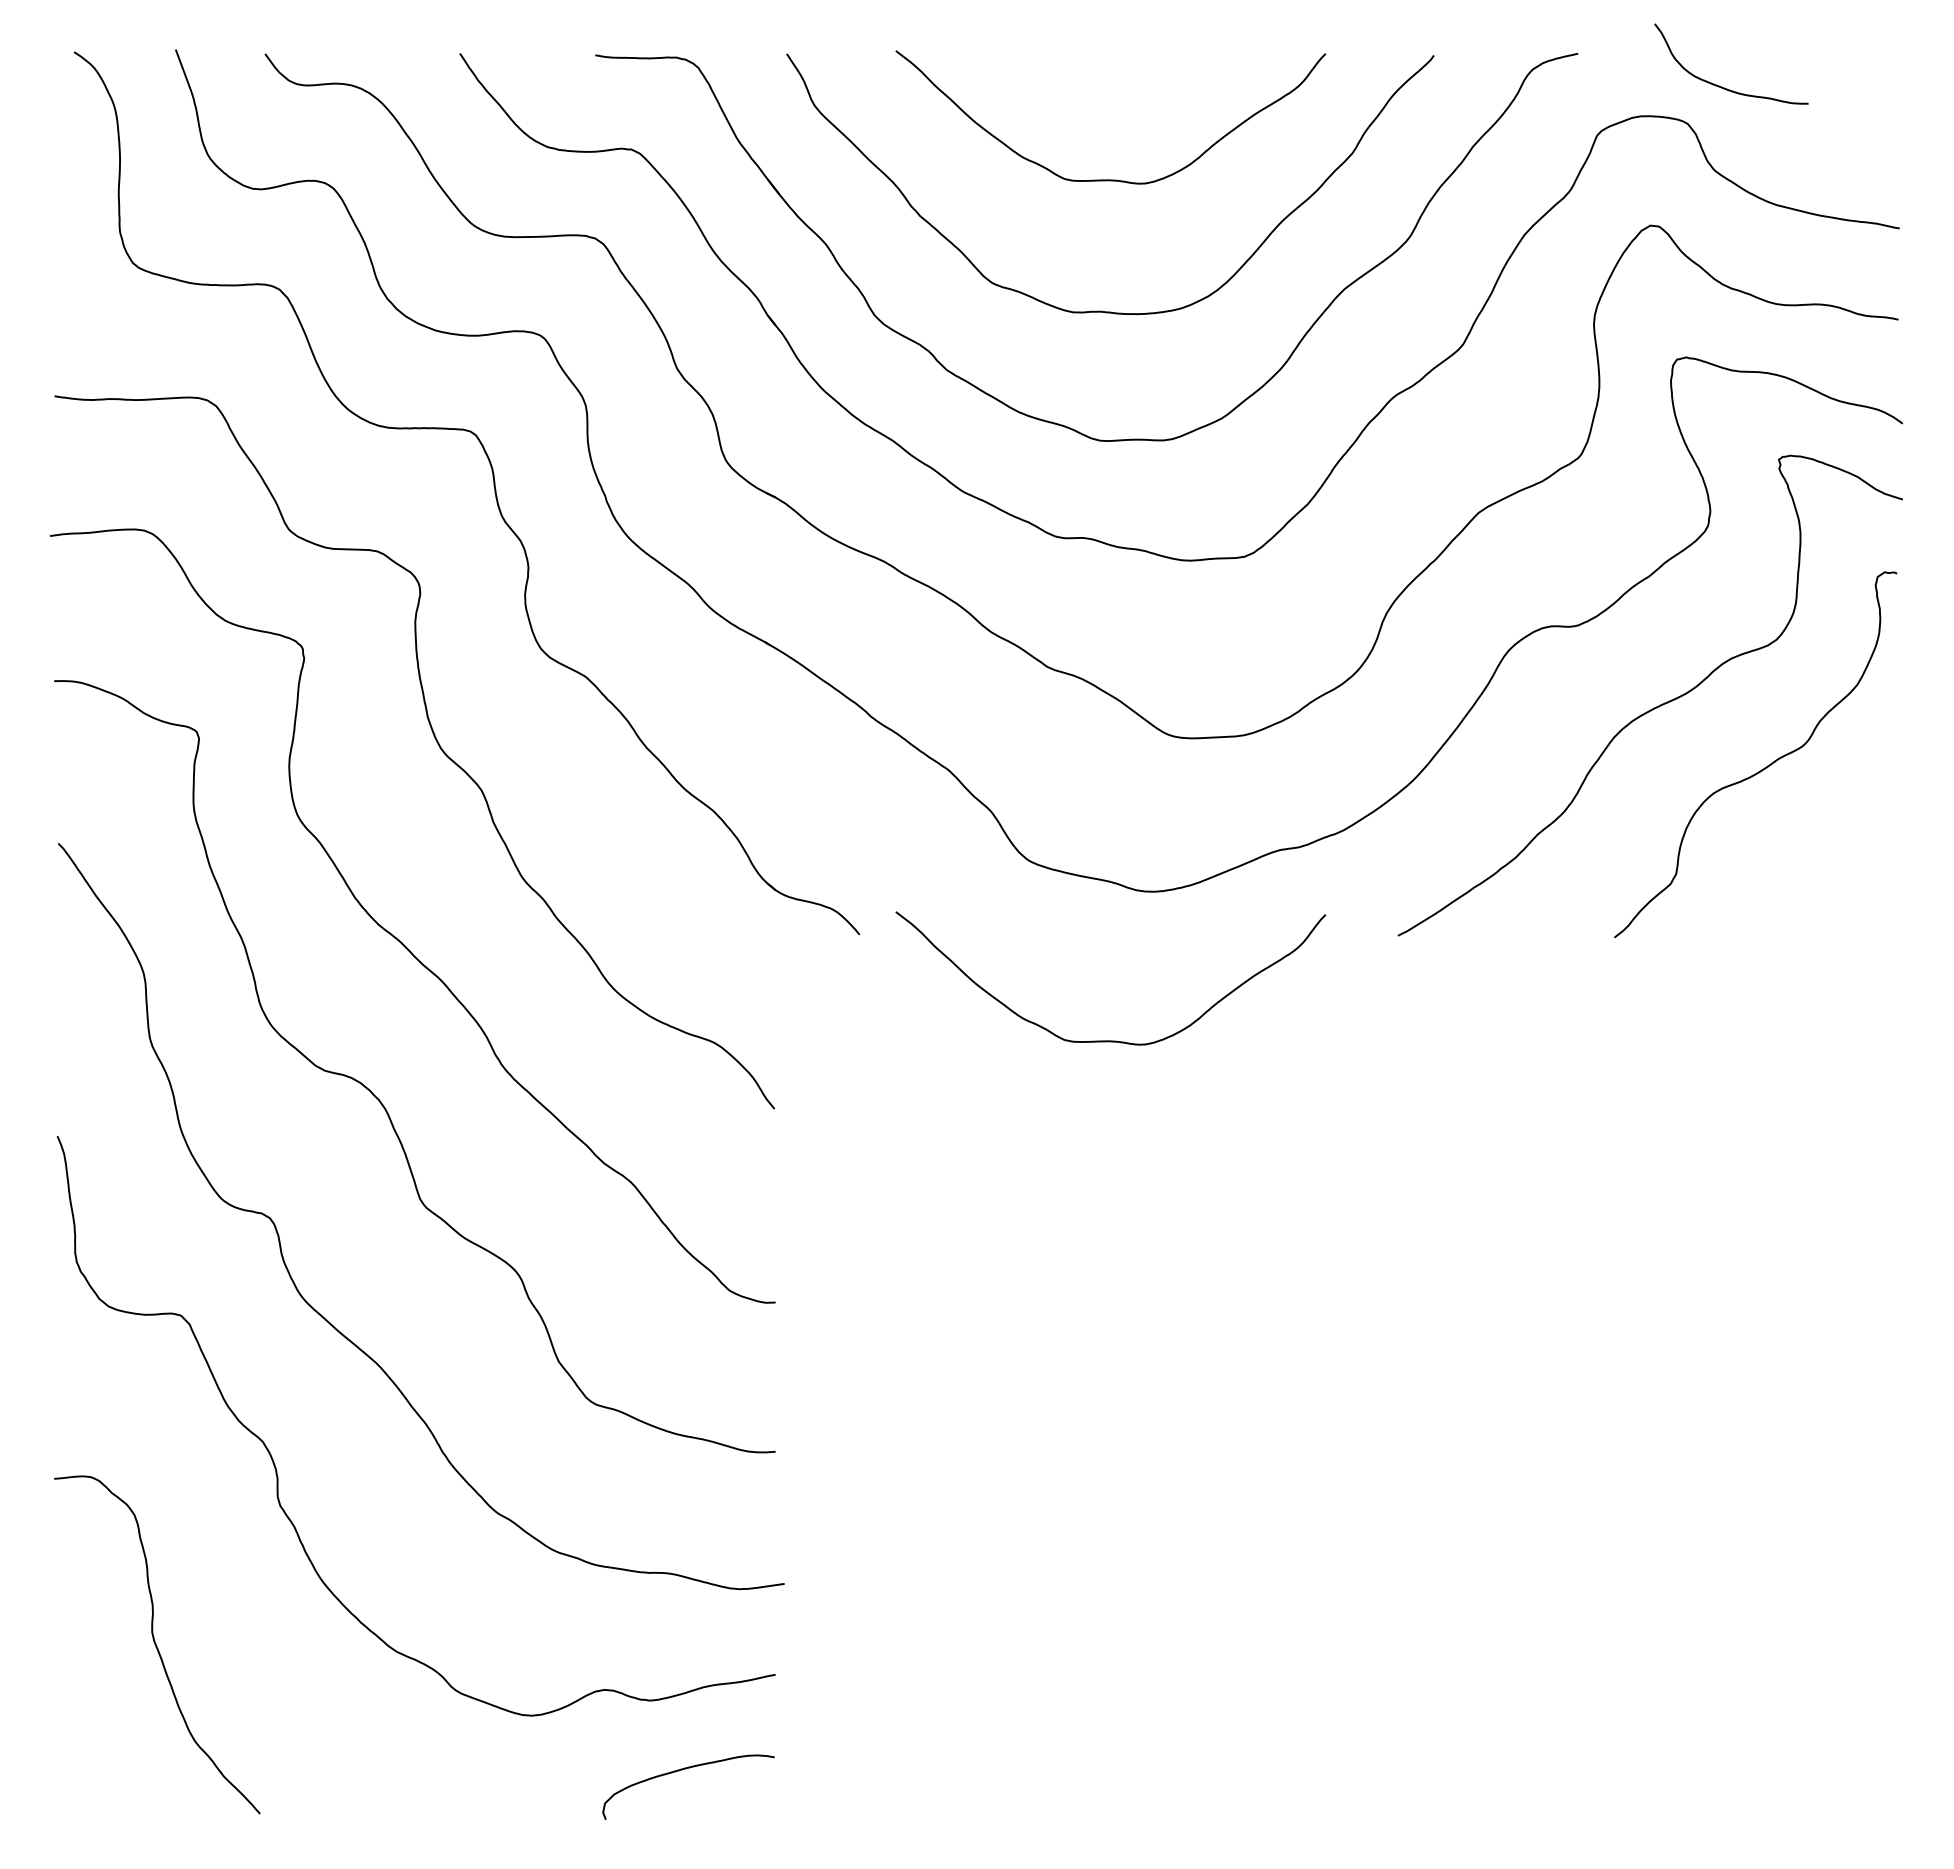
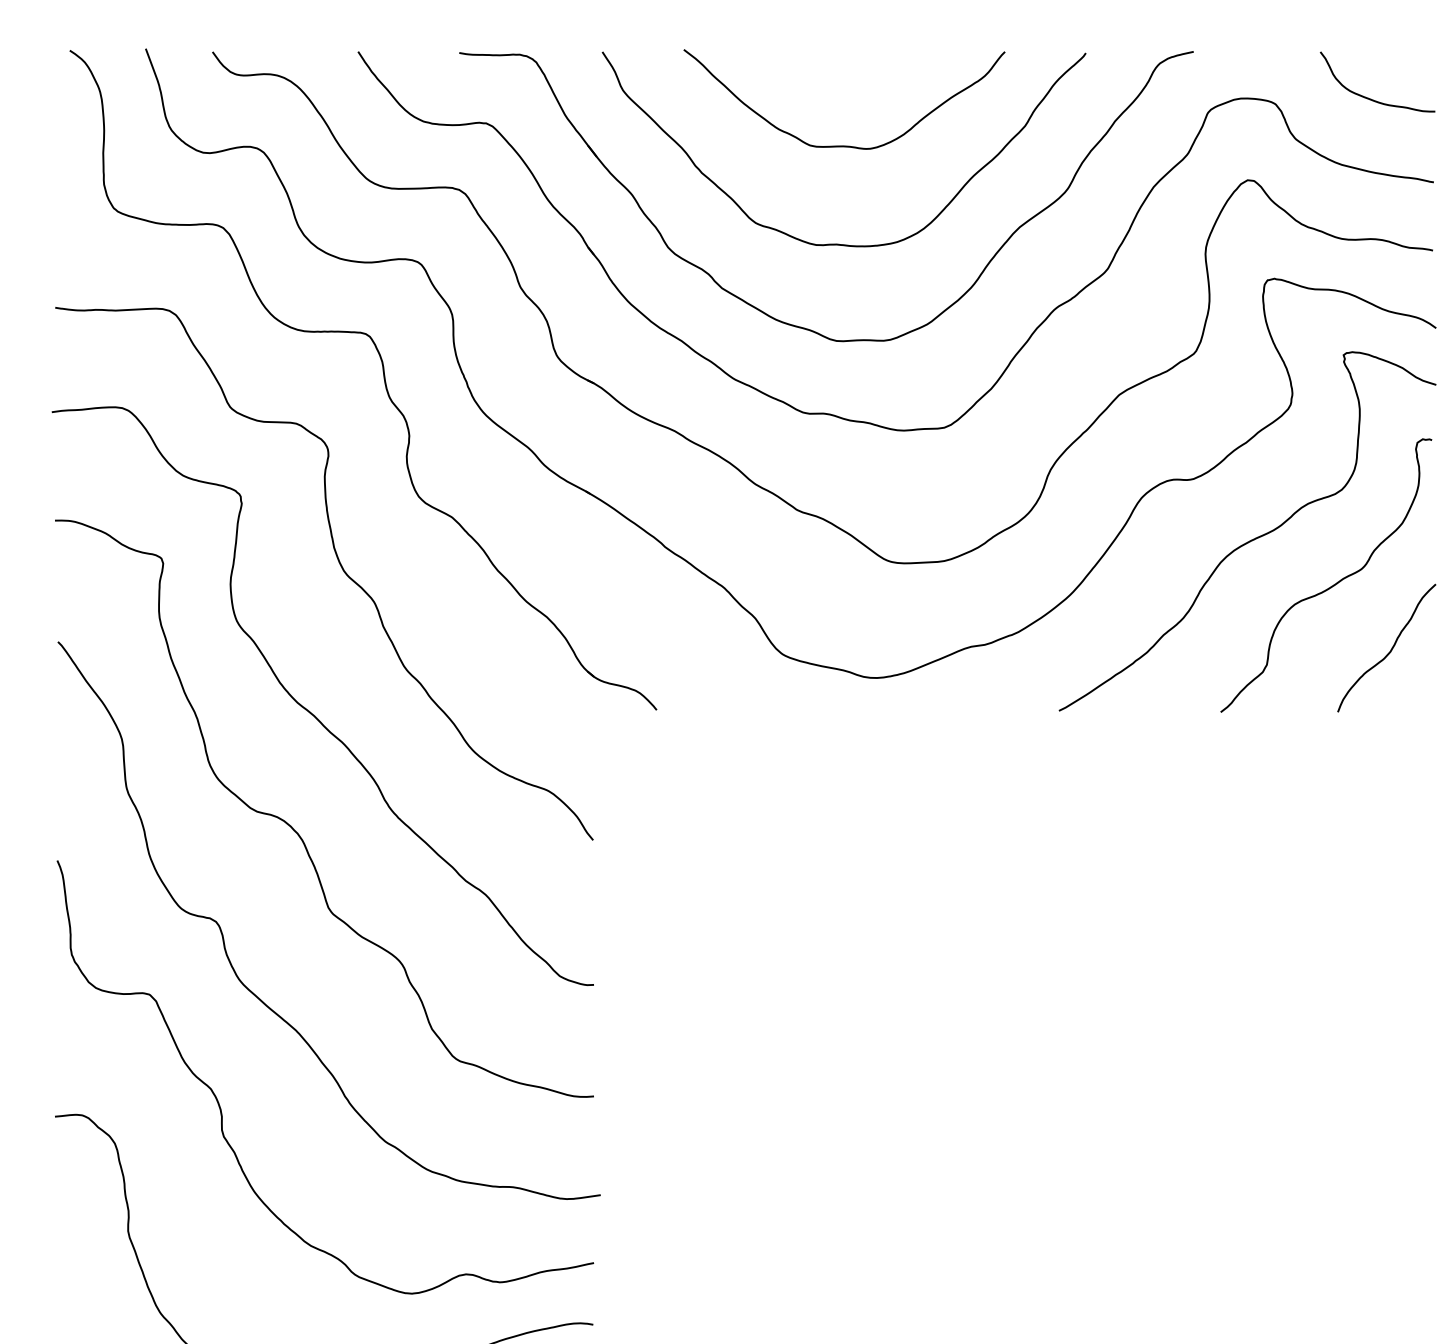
curve: (1722, 86) -> (1371, 98), moved
curve: (1841, 854) -> (1390, 650), added
curve: (1110, 1040) -> (844, 789), removed

